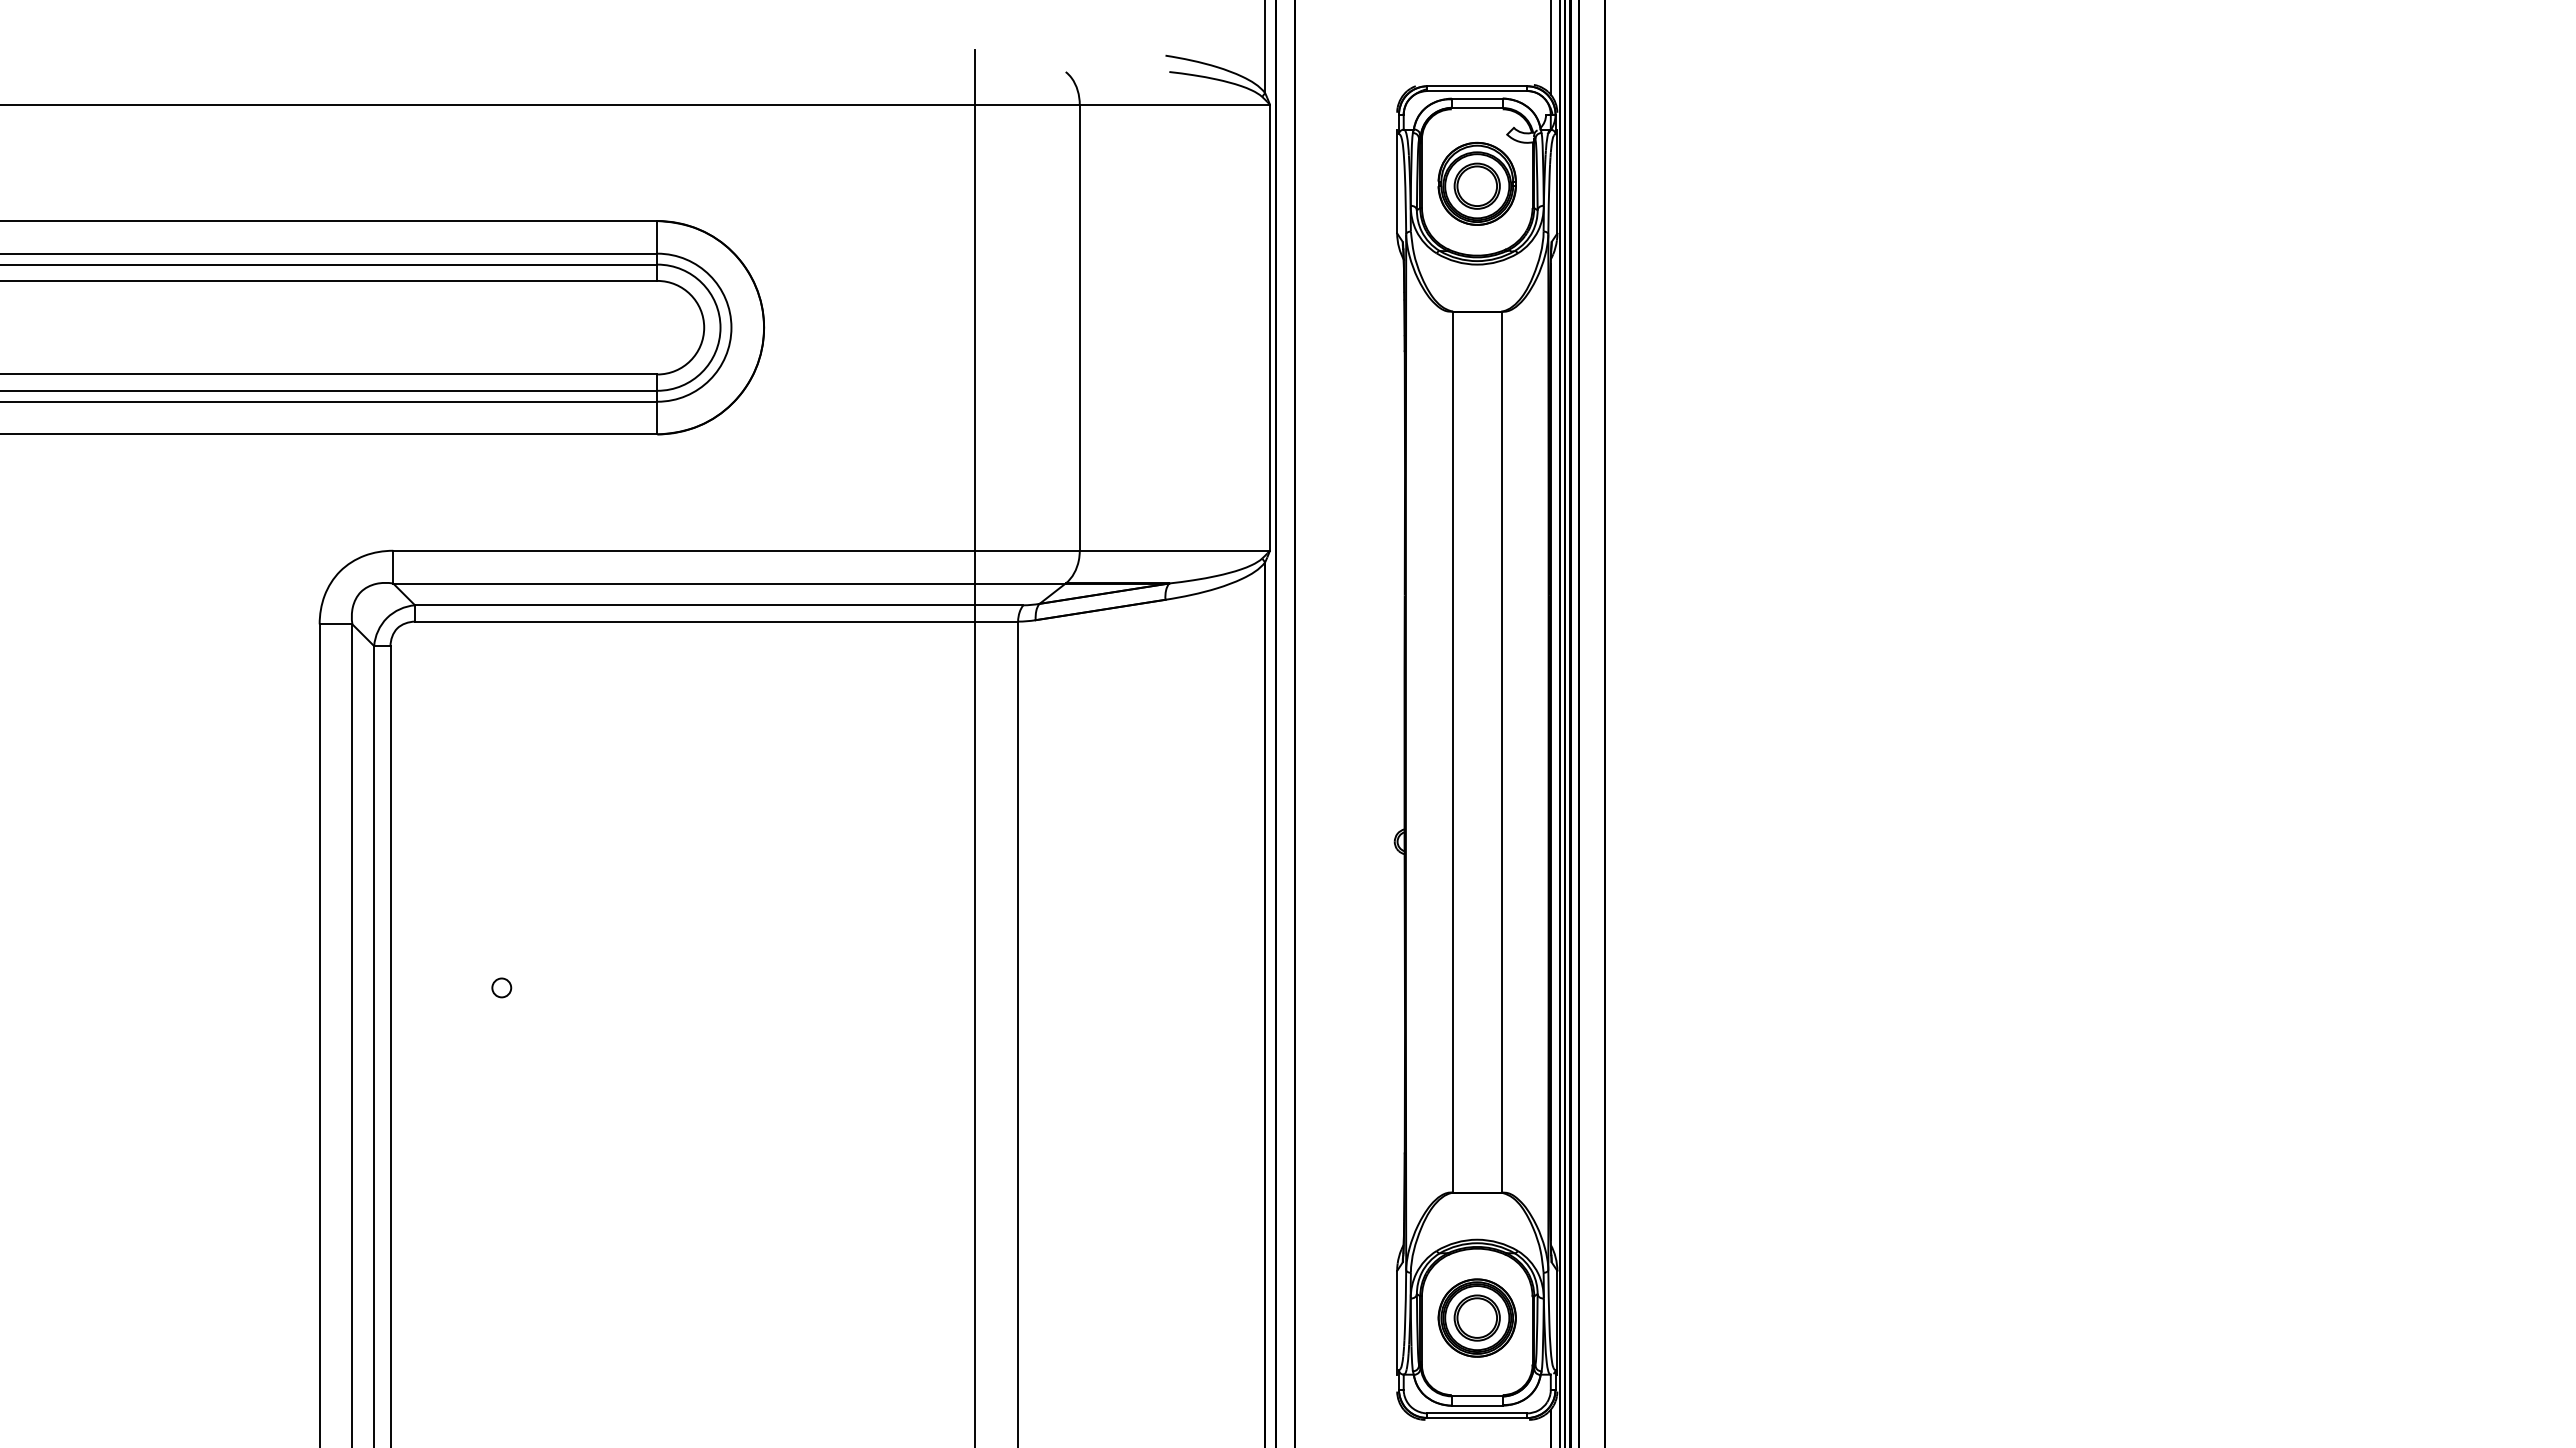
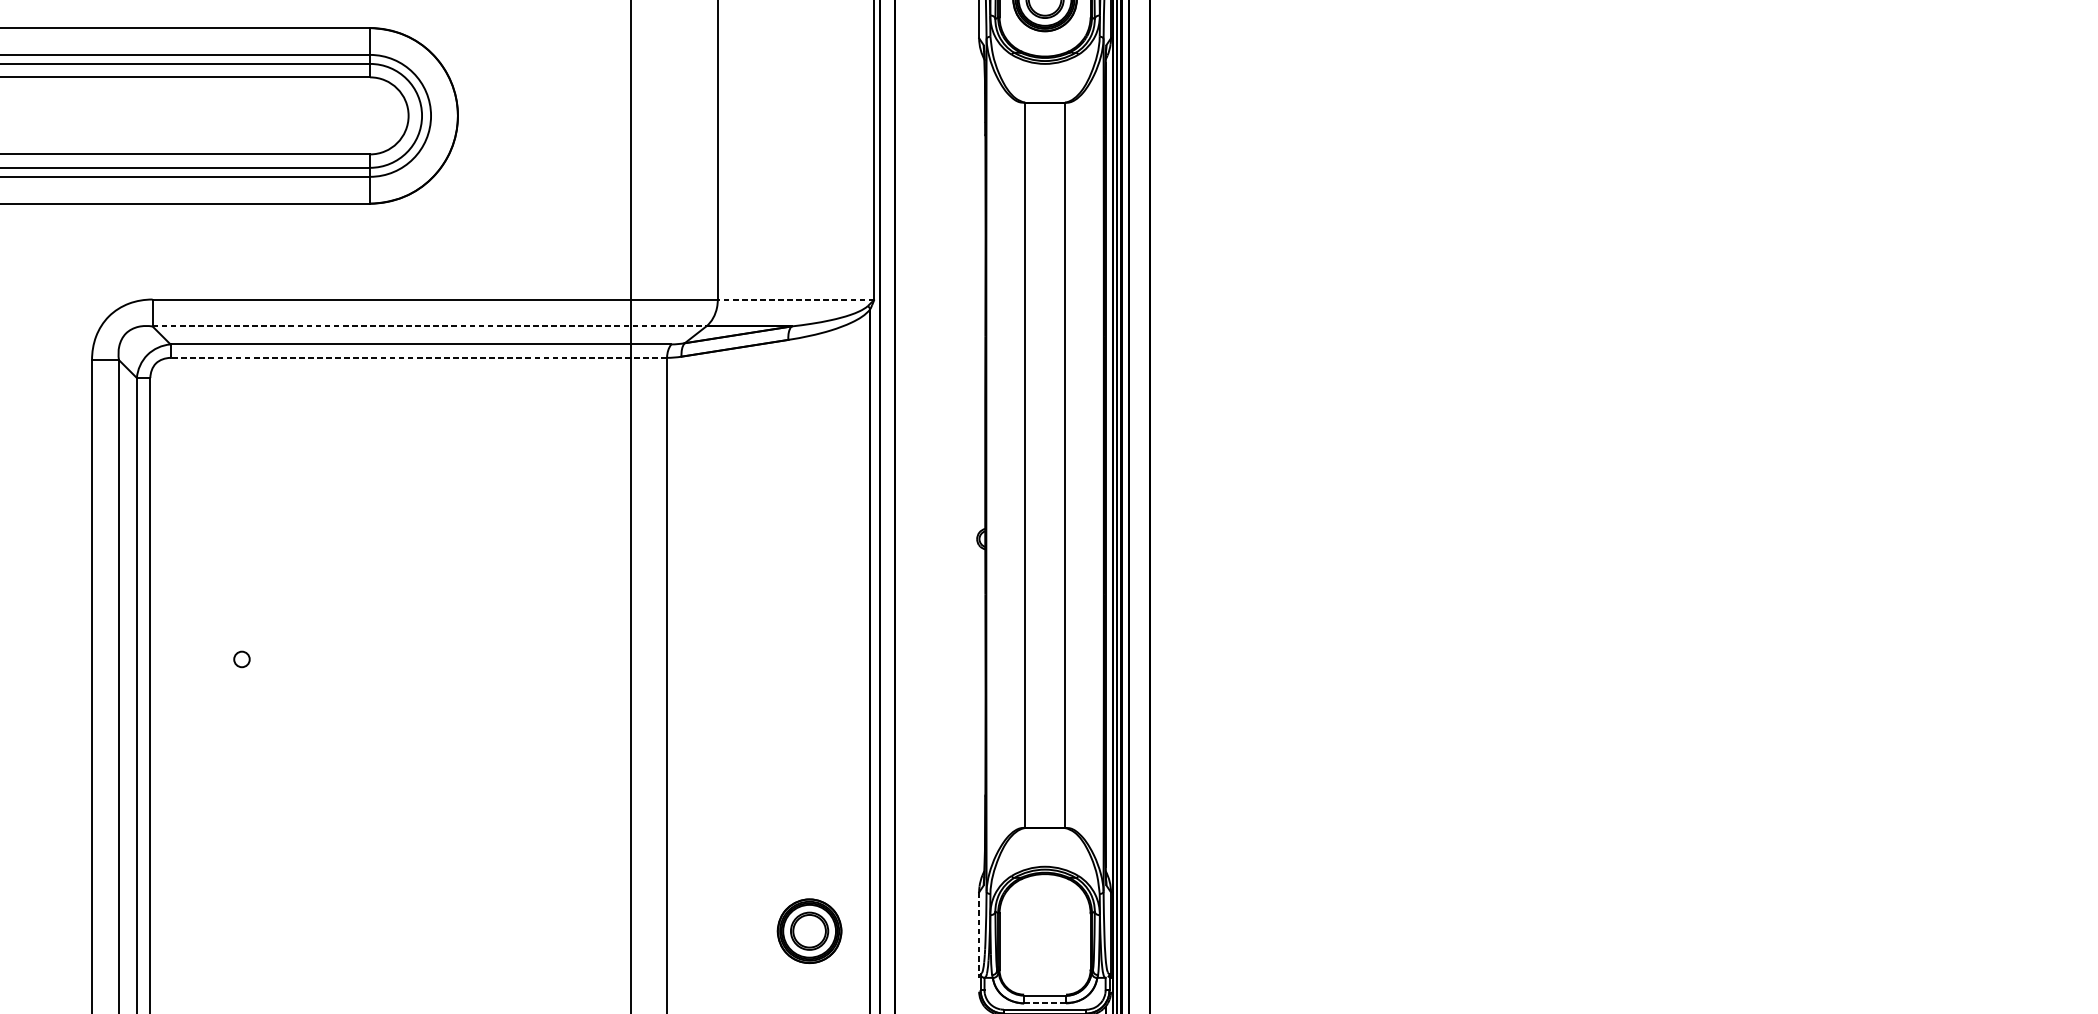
line: (1174, 550) -> (795, 299), solid -> dashed
line: (729, 583) -> (429, 326), solid -> dashed
line: (716, 621) -> (418, 357), solid -> dashed
part: (1476, 1317) -> (808, 930), moved
line: (1397, 1322) -> (979, 934), solid -> dashed
line: (1476, 1405) -> (1044, 1003), solid -> dashed

